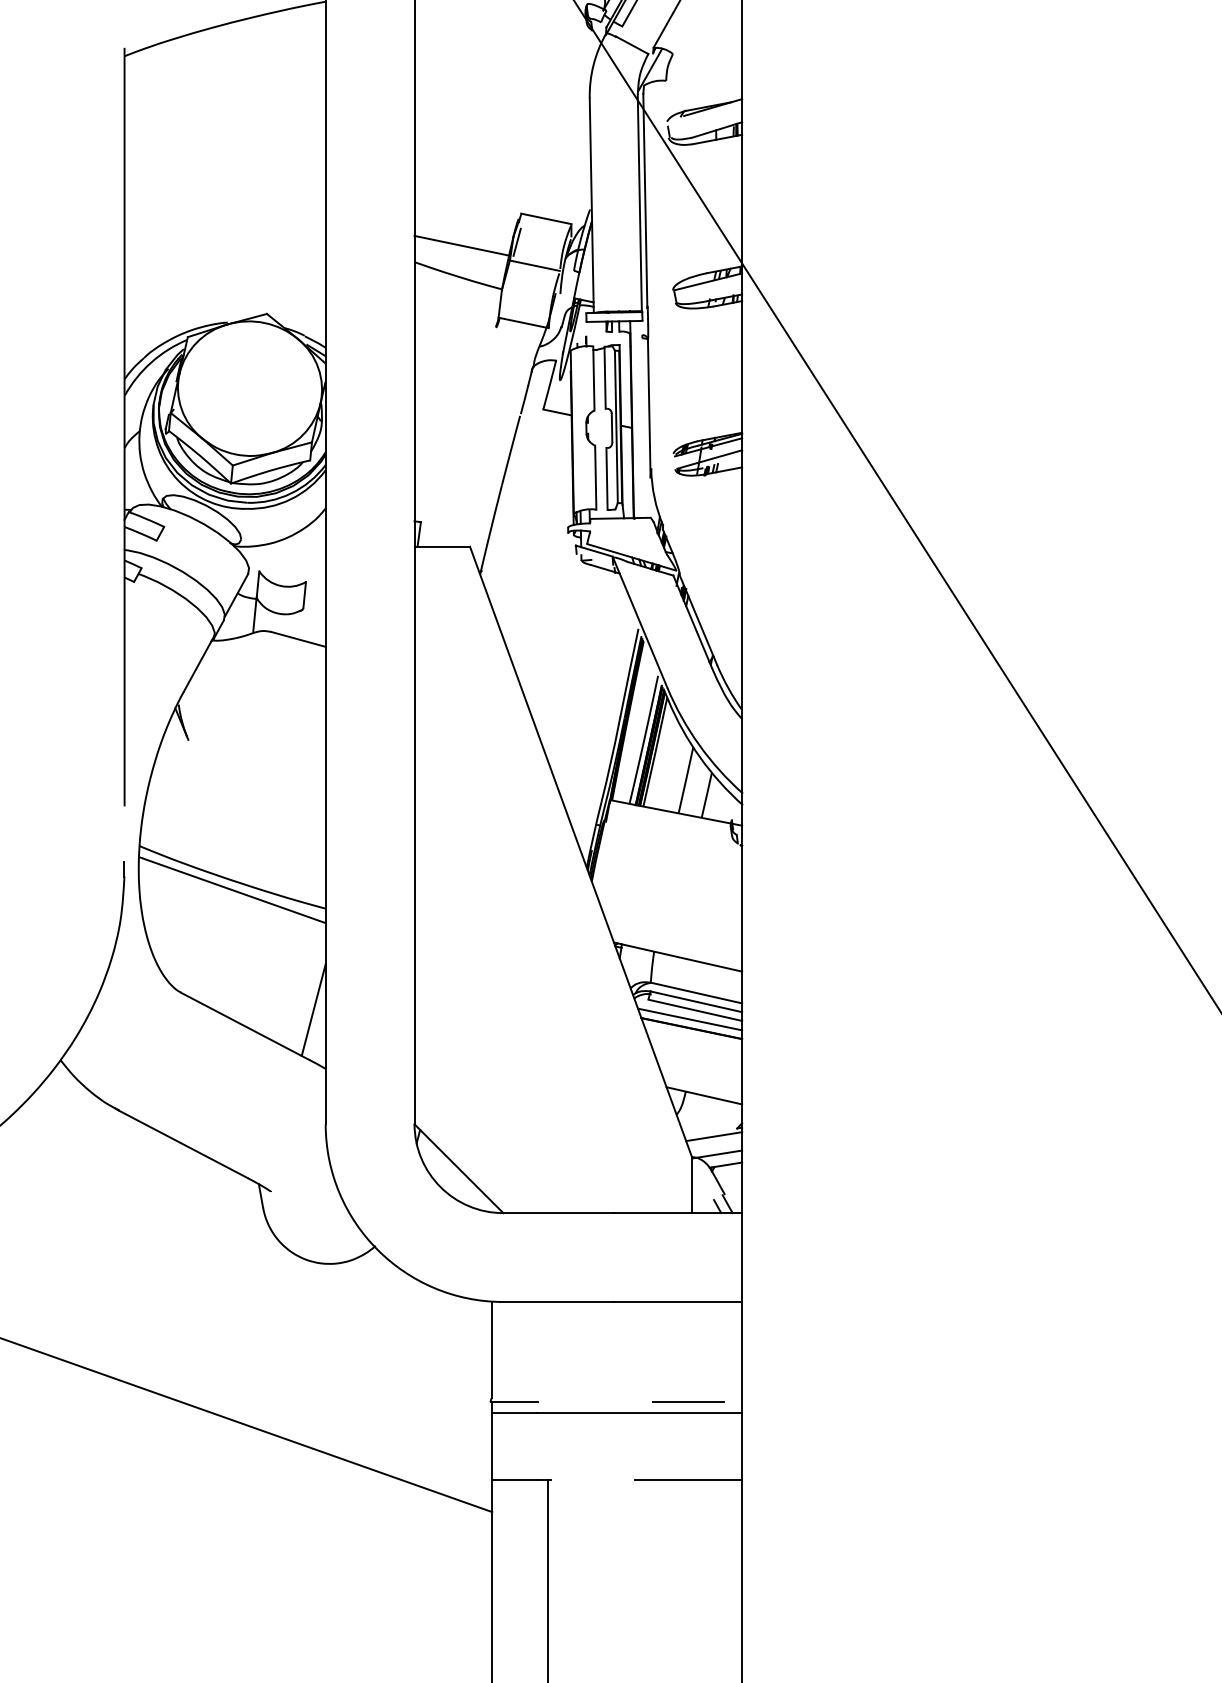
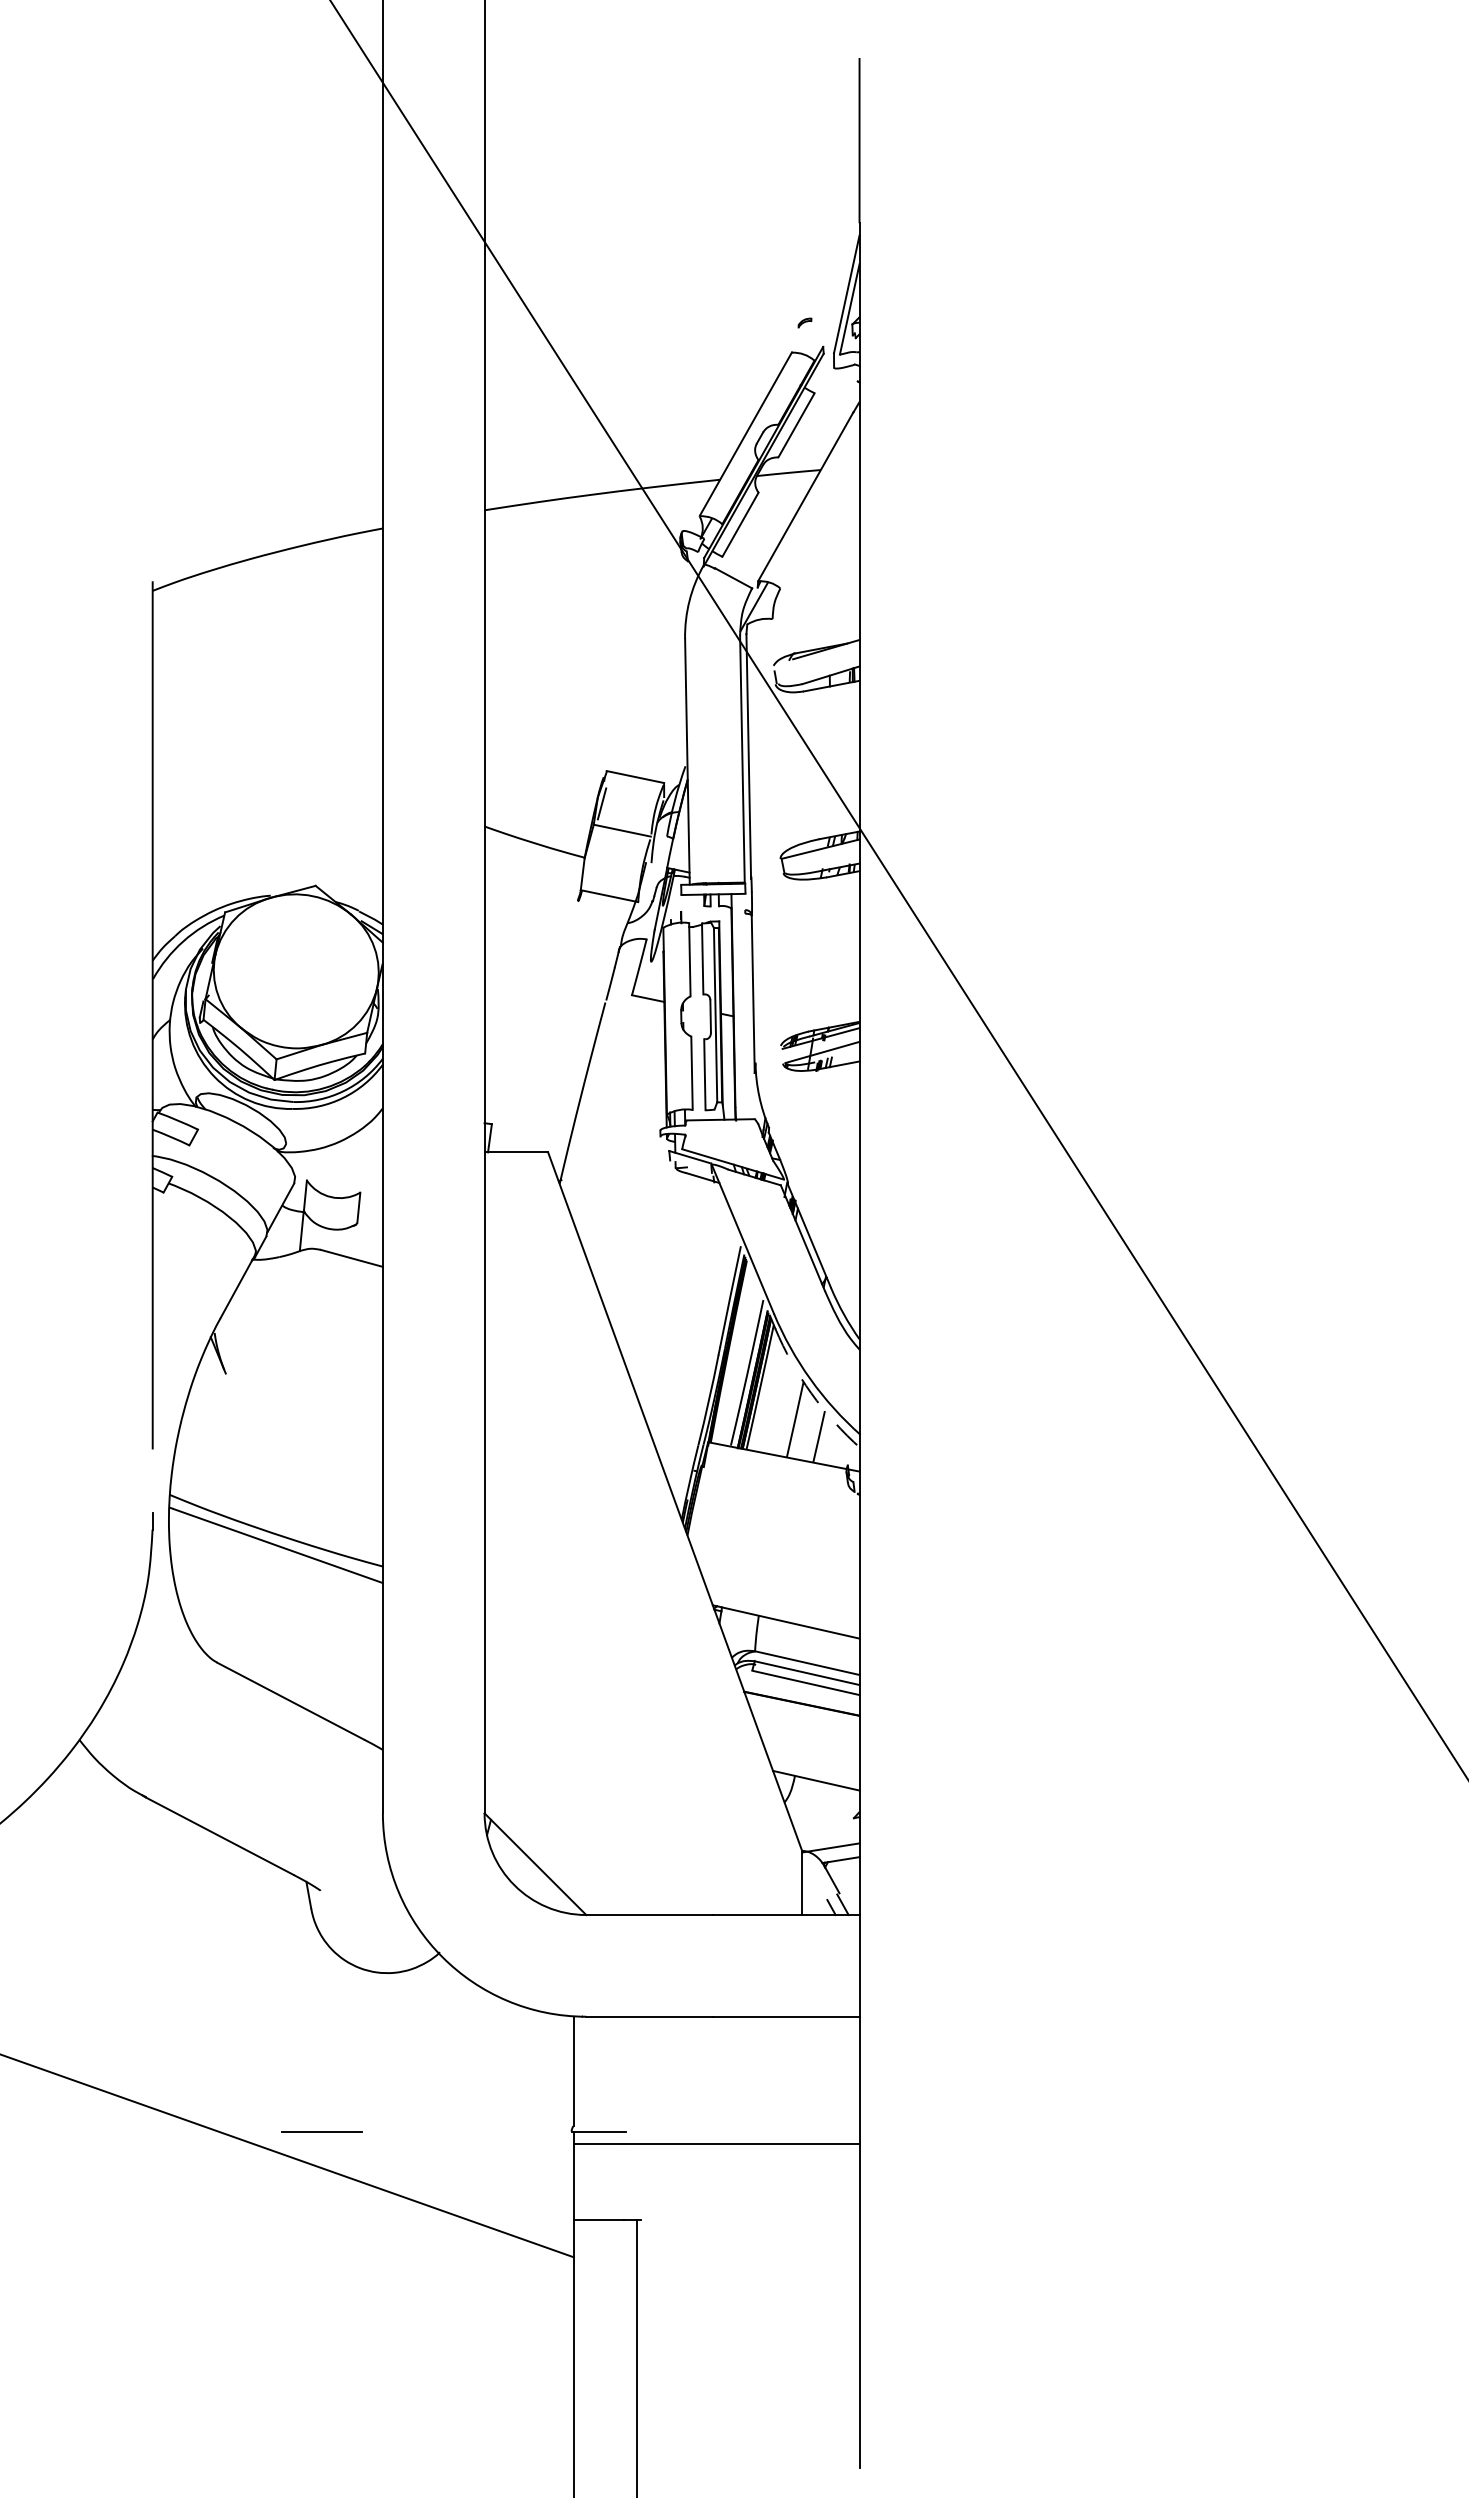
line: (461, 245) -> (538, 807), removed
arc: (700, 757) -> (811, 1393), solid -> dashed
line: (313, 1009) -> (368, 1682), removed
line: (689, 1019) -> (799, 1693), removed
line: (714, 1136) -> (827, 1827), removed
line: (687, 1402) -> (321, 2131), moved
line: (687, 1480) -> (797, 2220), removed

